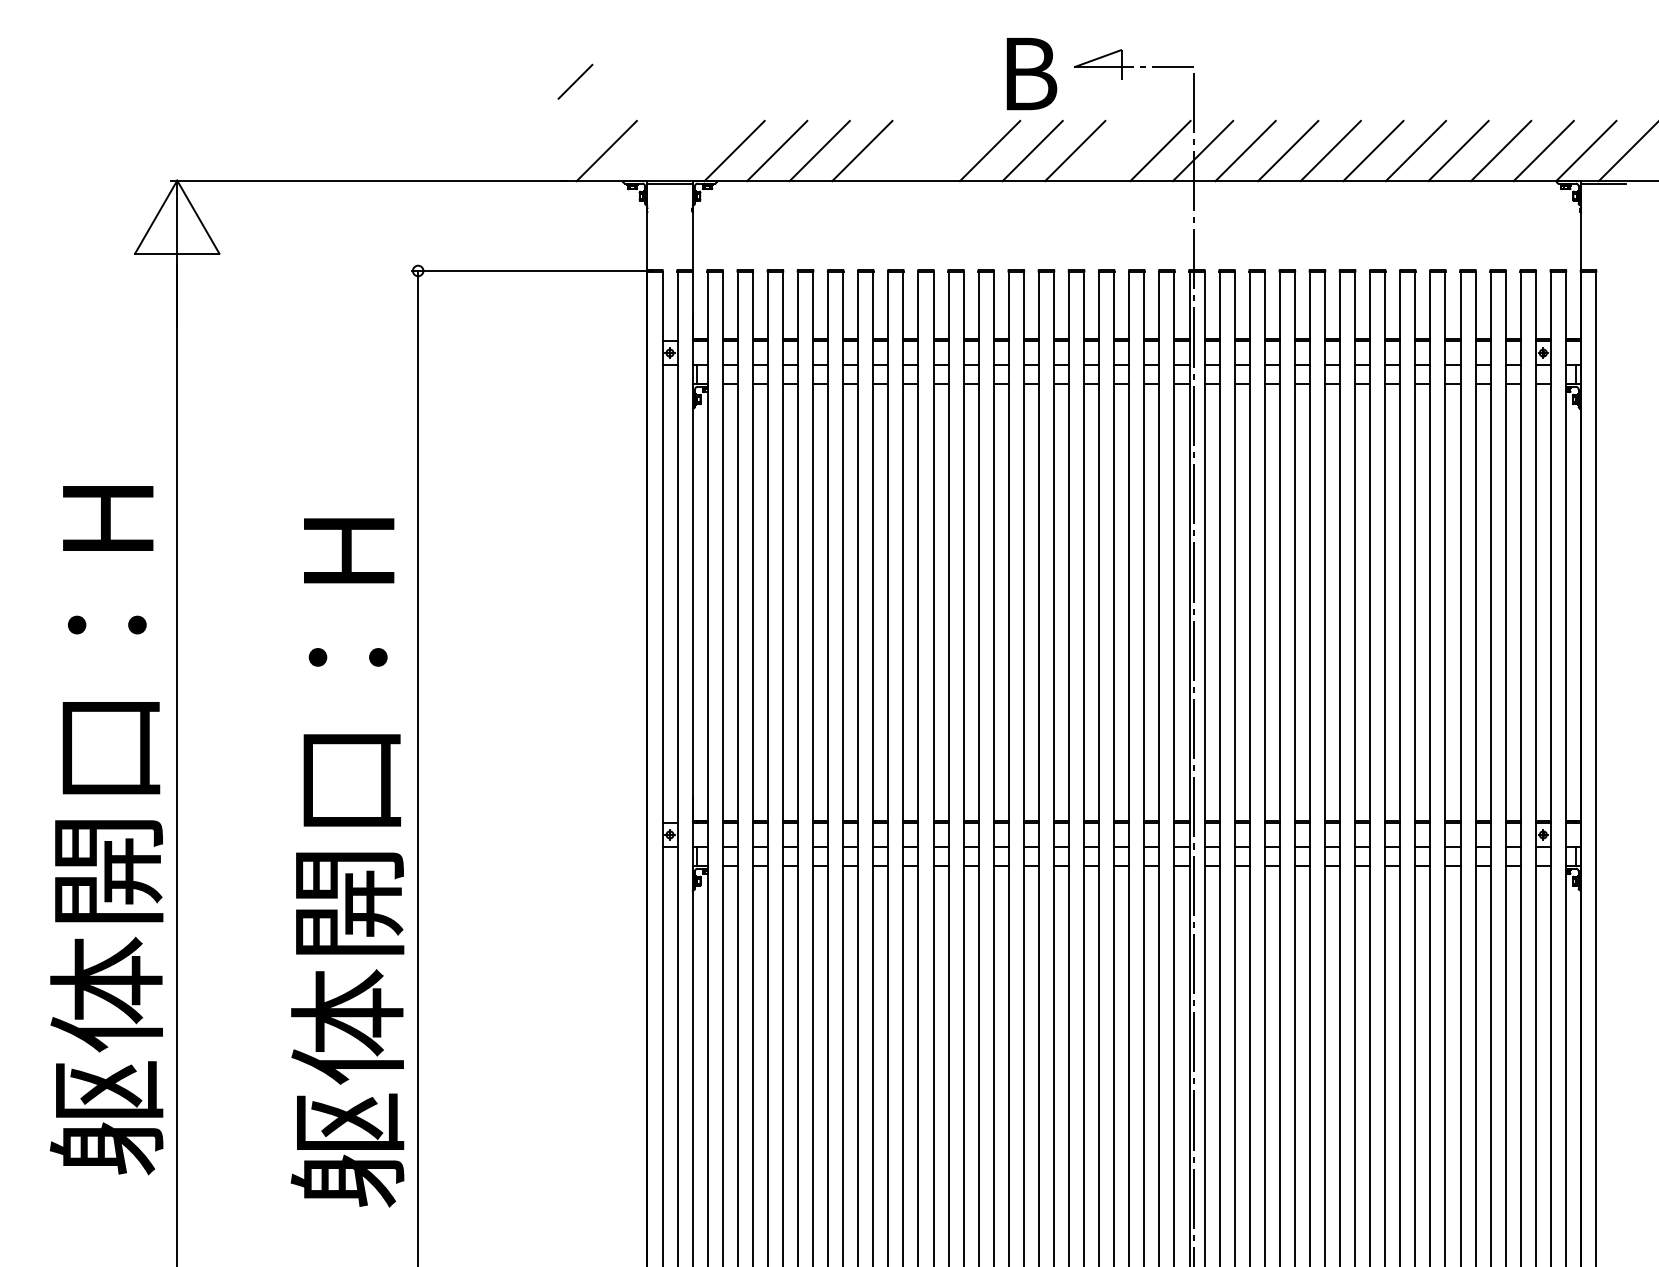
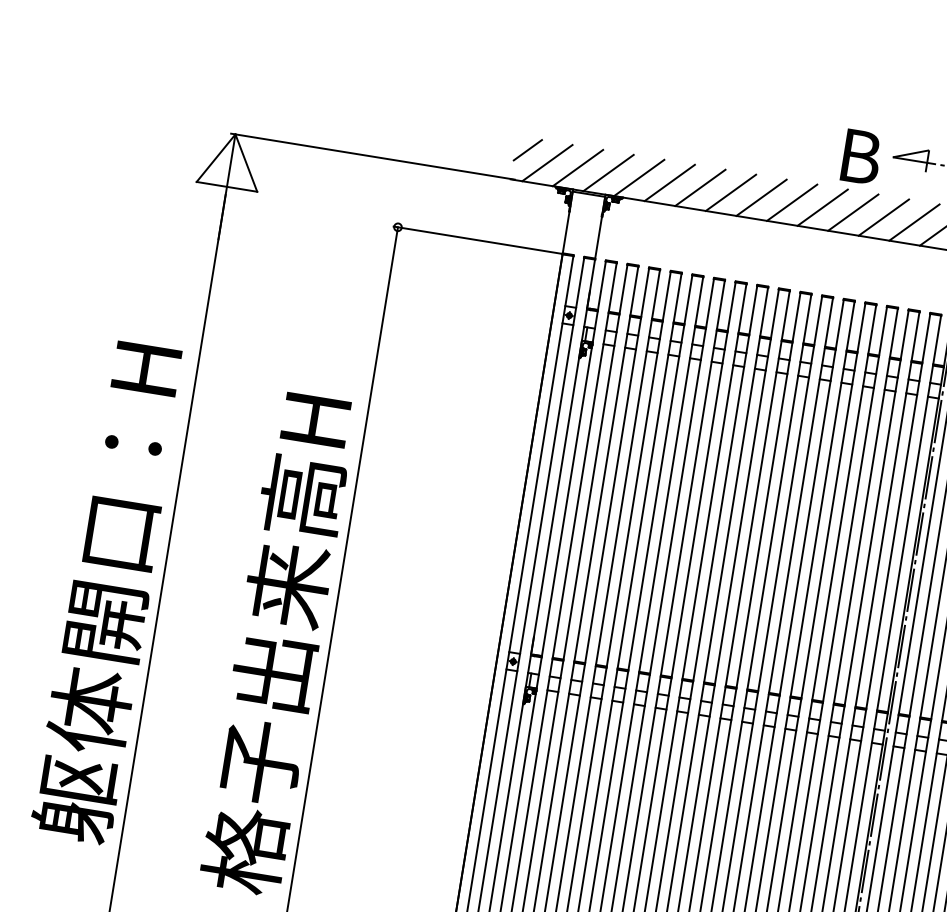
line: (575, 81) -> (527, 149), moved
line: (649, 150) -> (578, 167), added
line: (691, 150) -> (608, 172), added
line: (904, 150) -> (761, 197), added
line: (947, 150) -> (792, 202), added
line: (1117, 150) -> (914, 222), added
text: (347, 906) -> (273, 675), 躯体開口：H -> 格子出来高H

